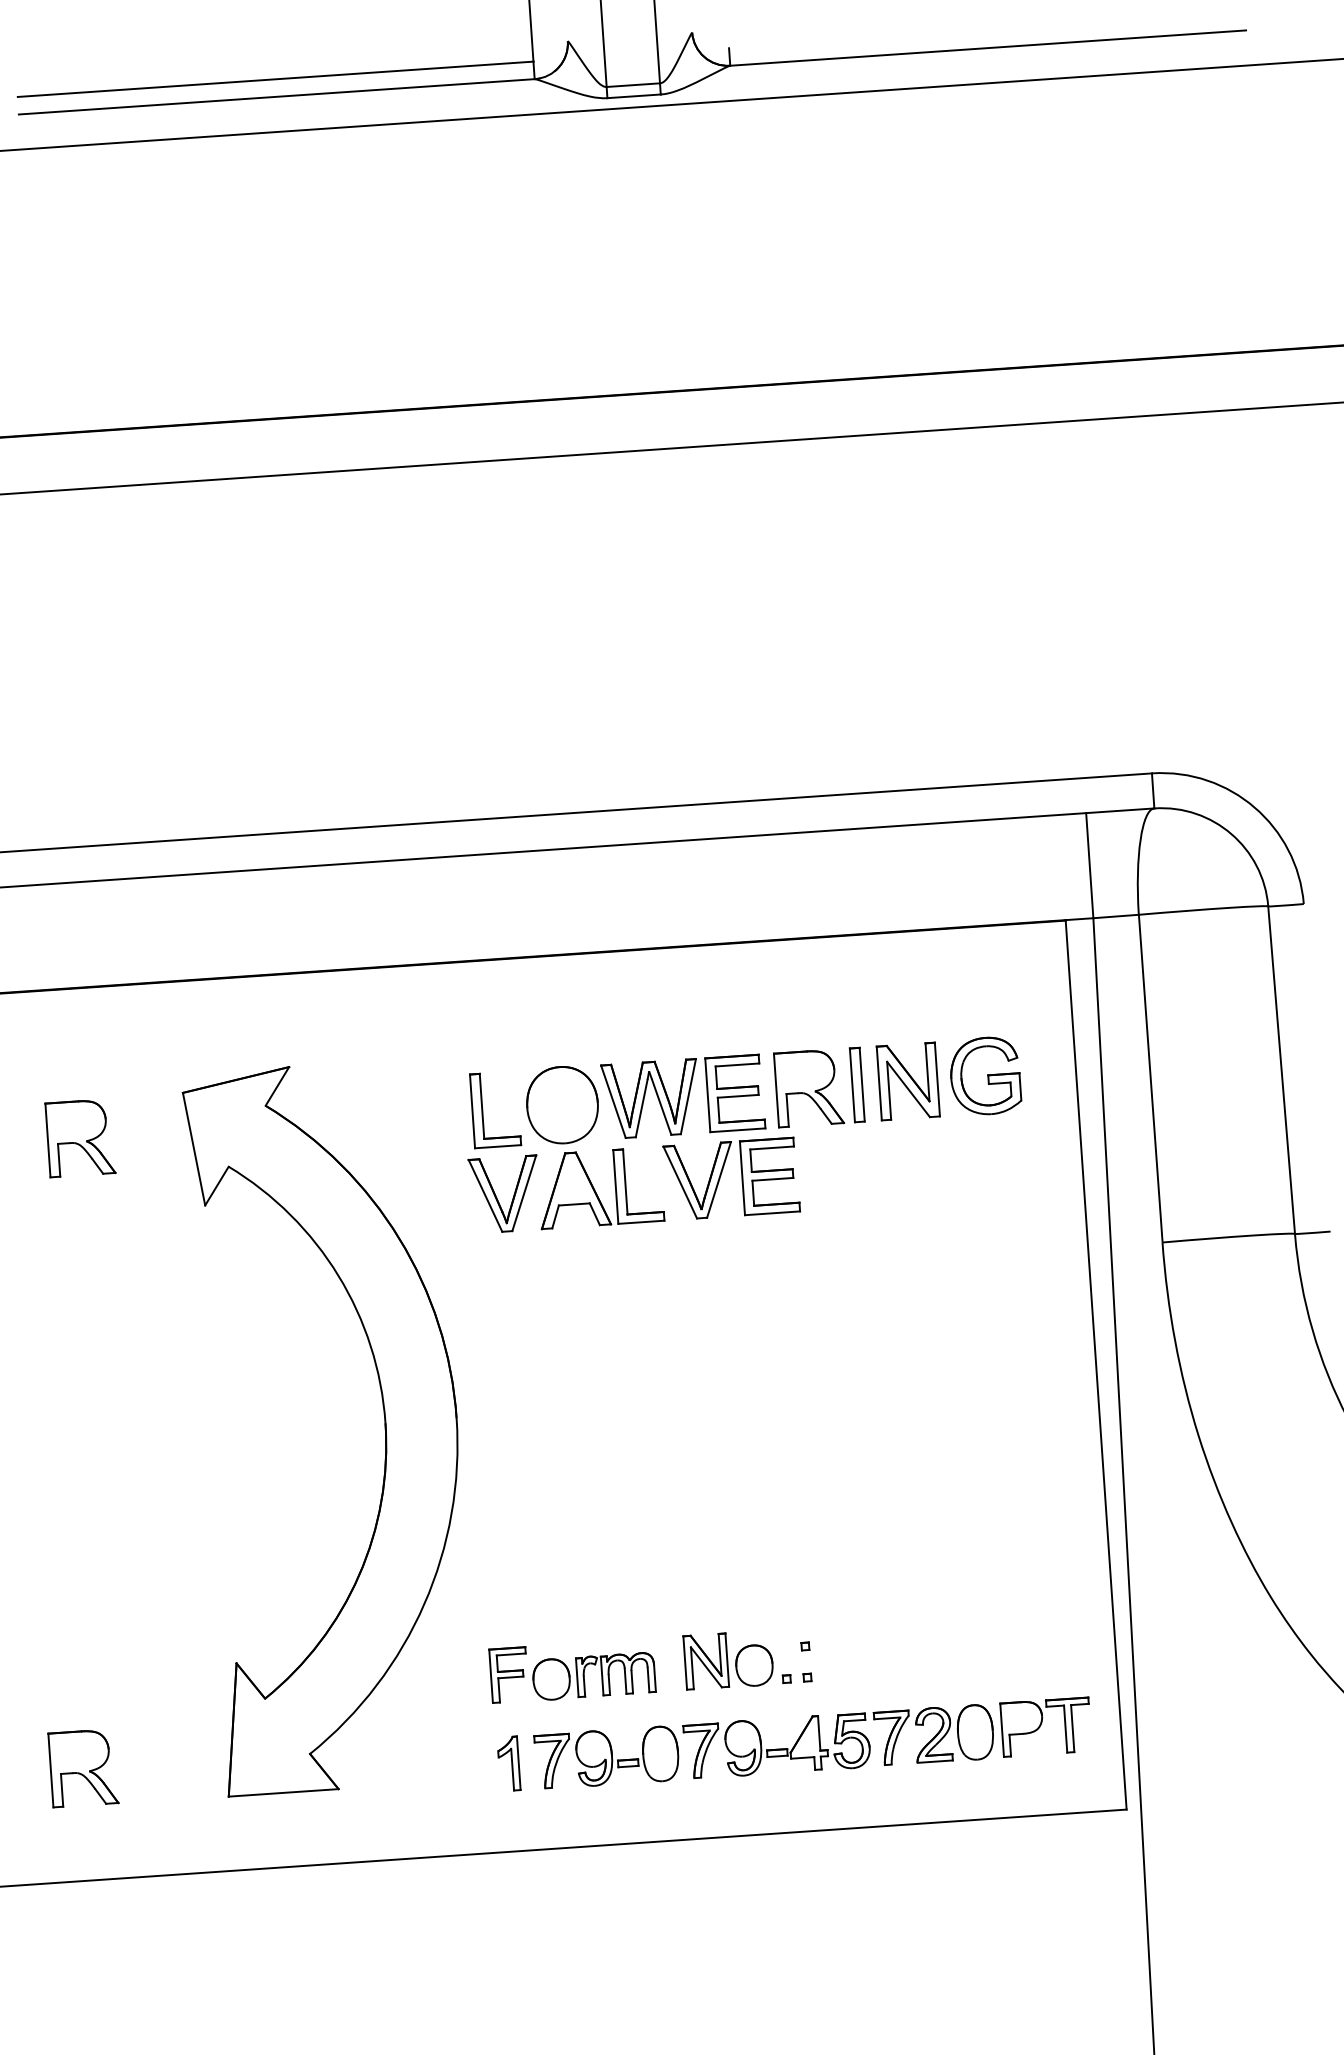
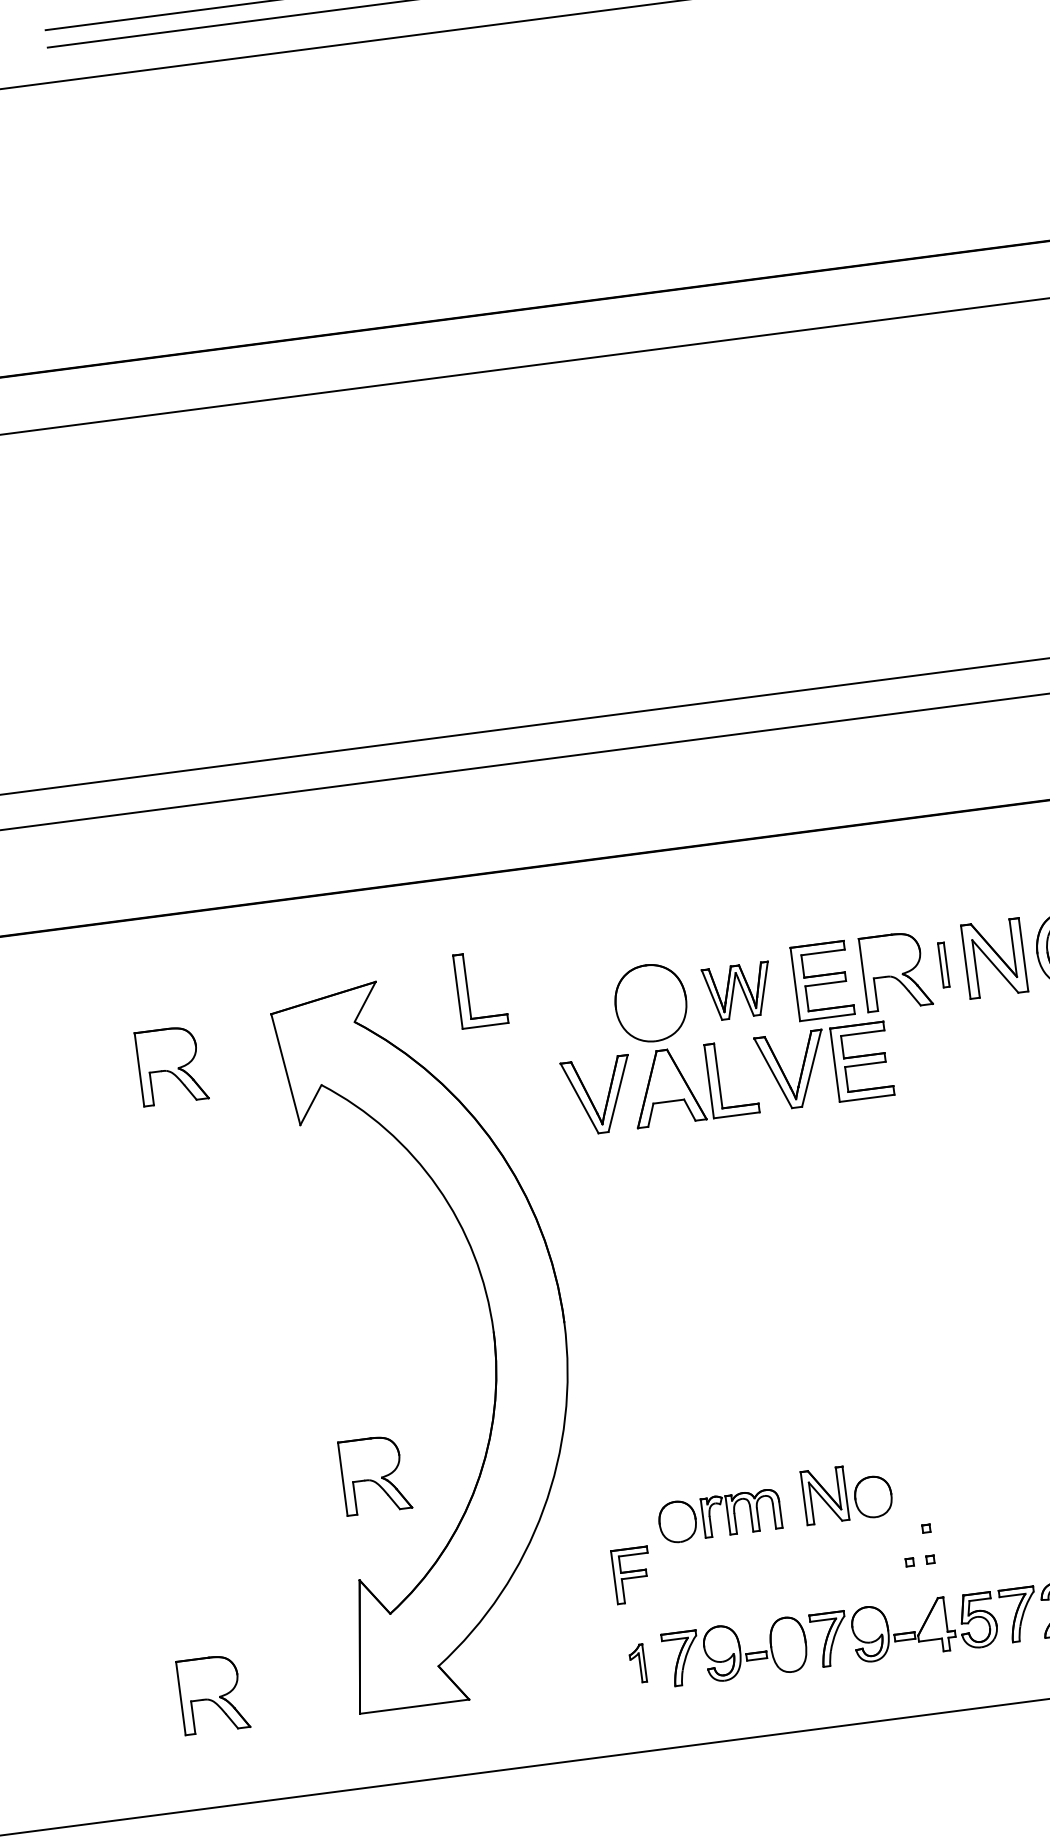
part: (856, 1084) -> (943, 964), size x0.6
part: (648, 1098) -> (736, 991), size x0.7
part: (483, 1110) -> (468, 990), moved
part: (258, 1560) -> (375, 1476), added
part: (727, 1661) -> (846, 1494), moved
part: (601, 1676) -> (727, 1515), moved
part: (509, 1763) -> (638, 1663), size x0.7

